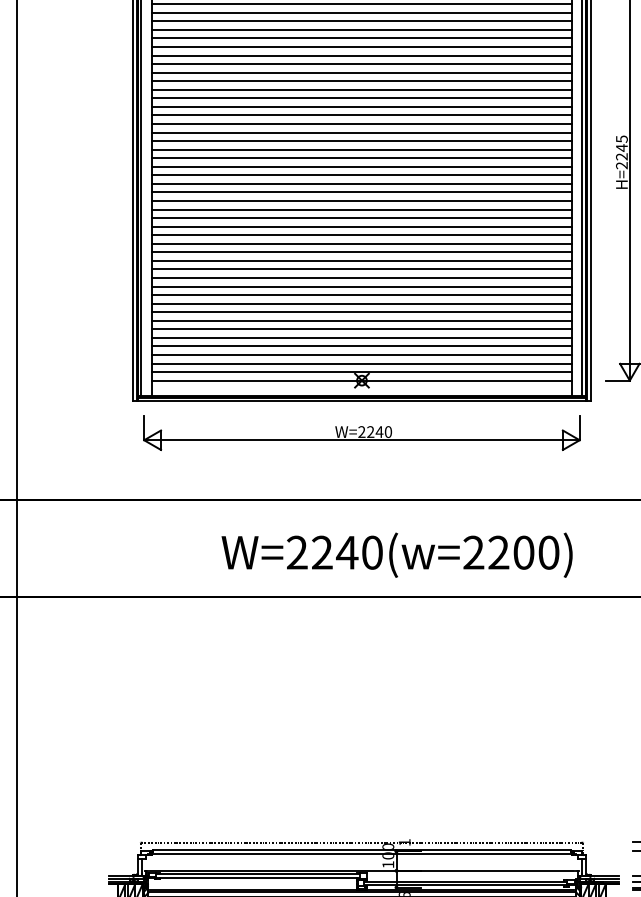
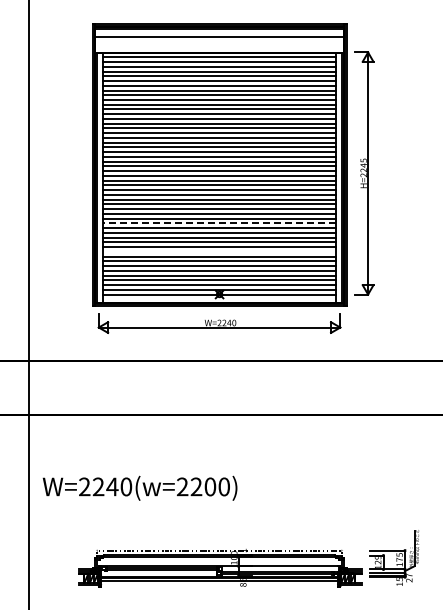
line: (361, 252) -> (219, 223), solid -> dashed
line: (361, 303) -> (219, 251), removed
text: (396, 553) -> (139, 487), moved

